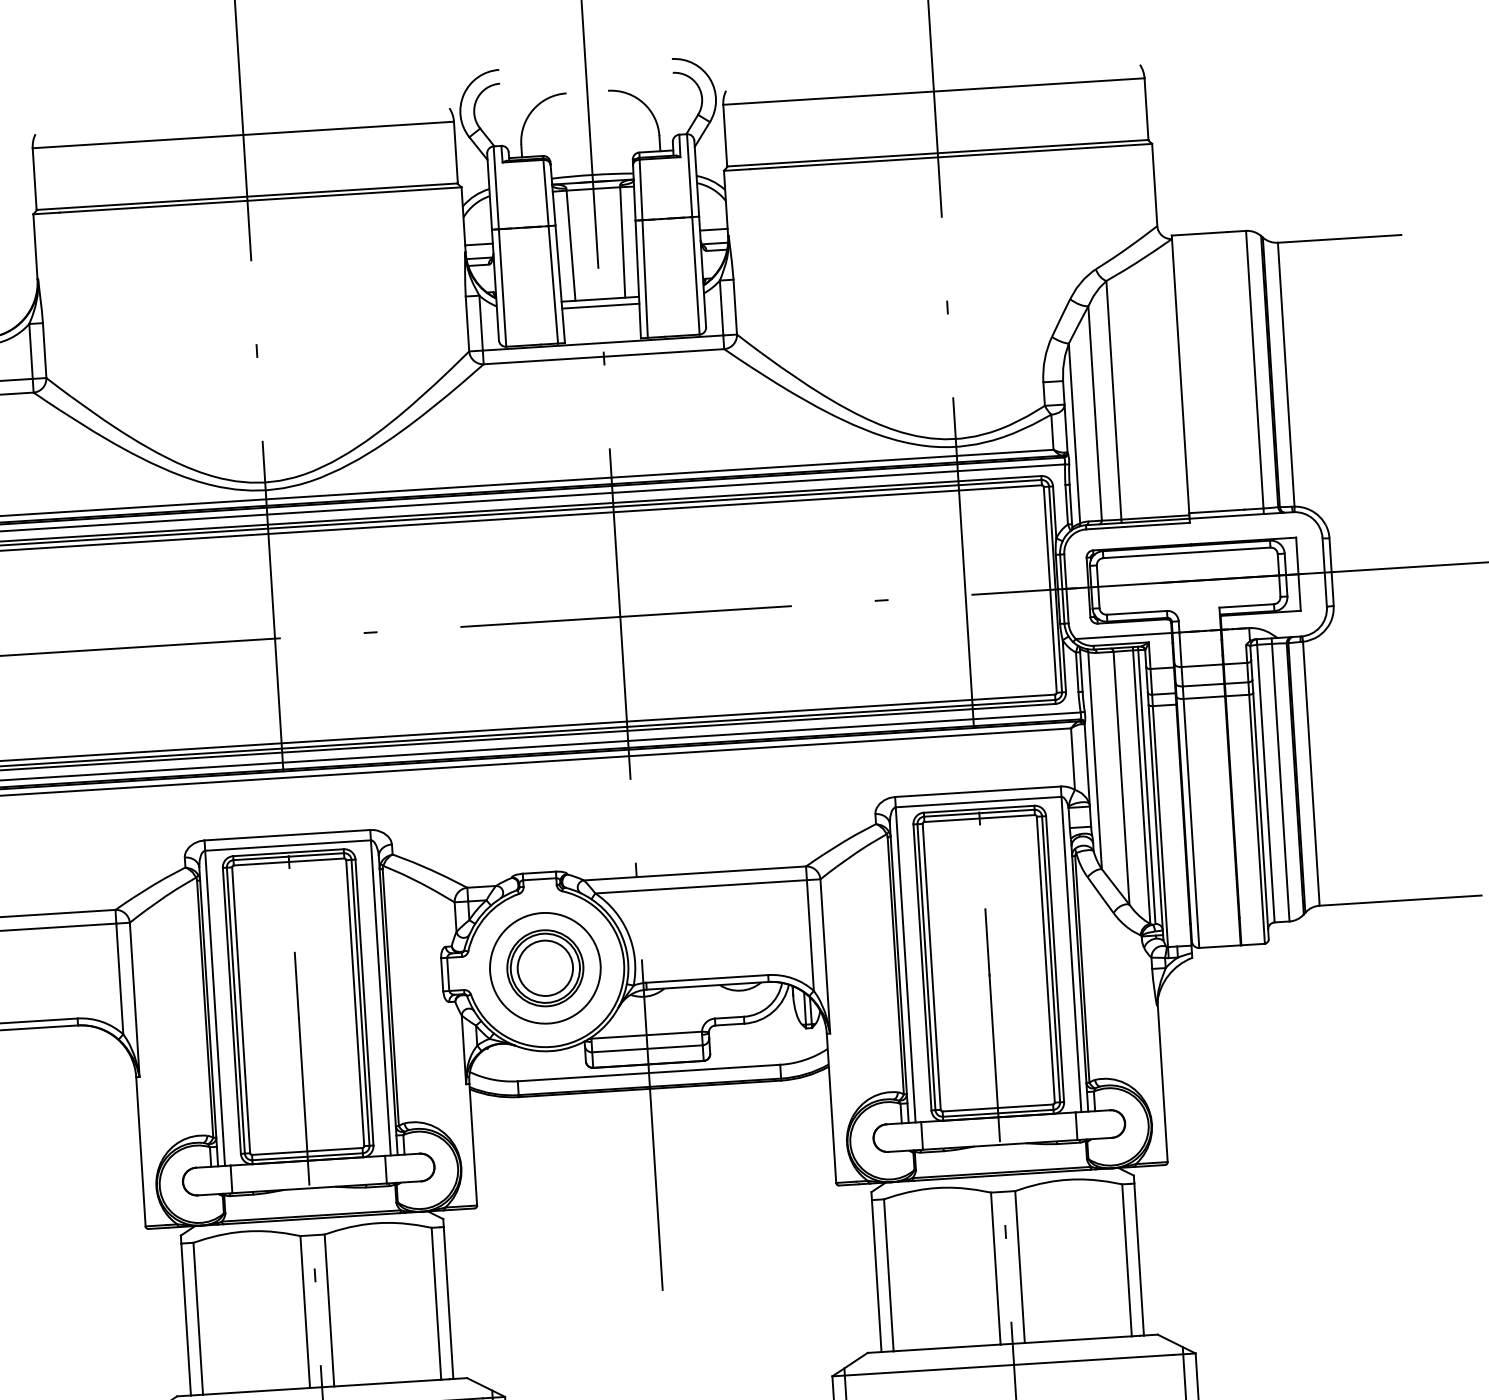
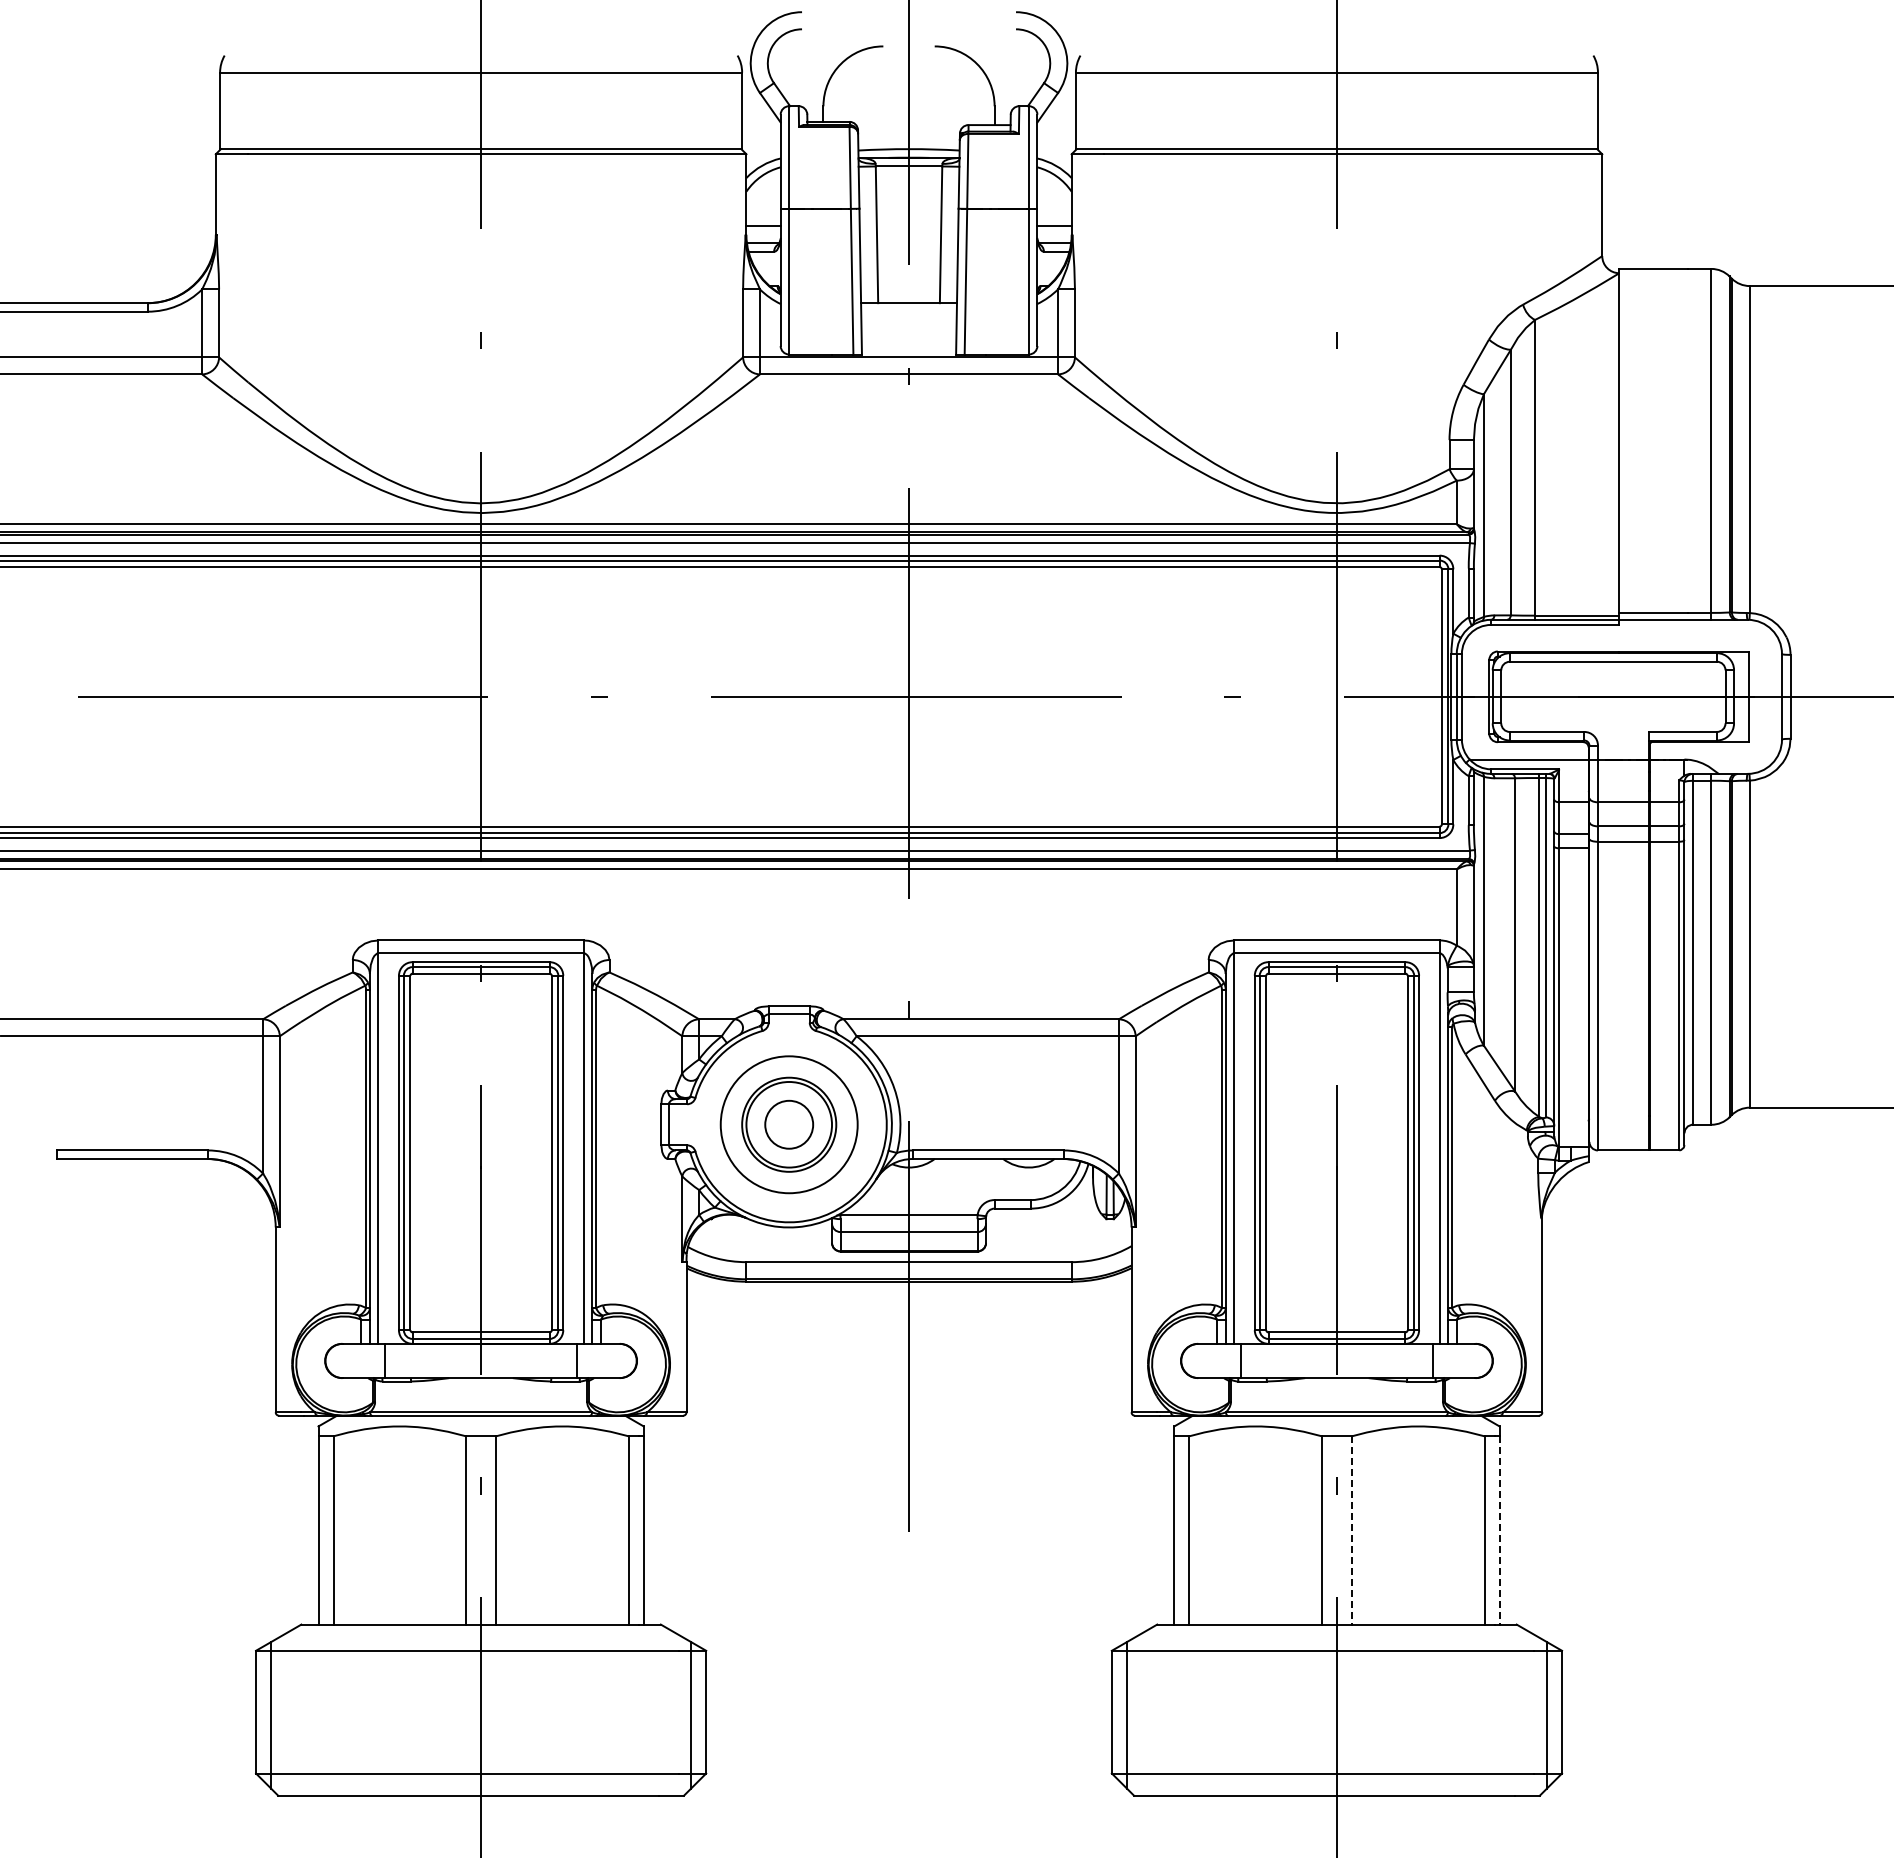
line: (600, 306) -> (908, 311), removed
circle: (544, 968) -> (788, 1124), size x0.7
line: (1139, 1259) -> (1499, 1530), solid -> dashed
line: (1019, 1267) -> (1351, 1530), solid -> dashed

